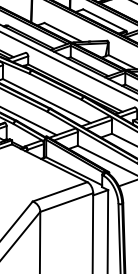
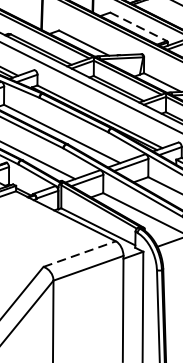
line: (104, 20) -> (138, 27), solid -> dashed
line: (60, 191) -> (80, 253), solid -> dashed

